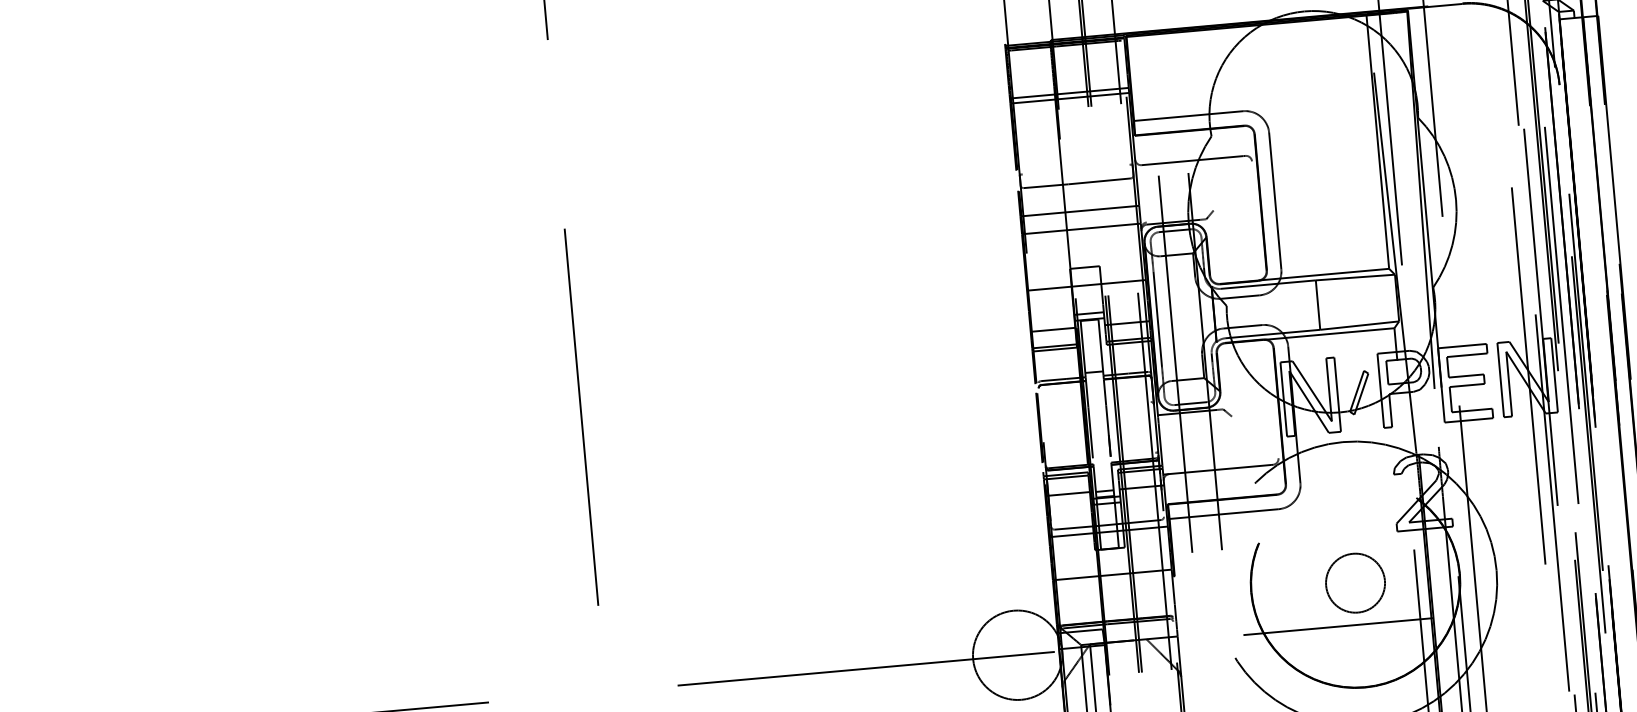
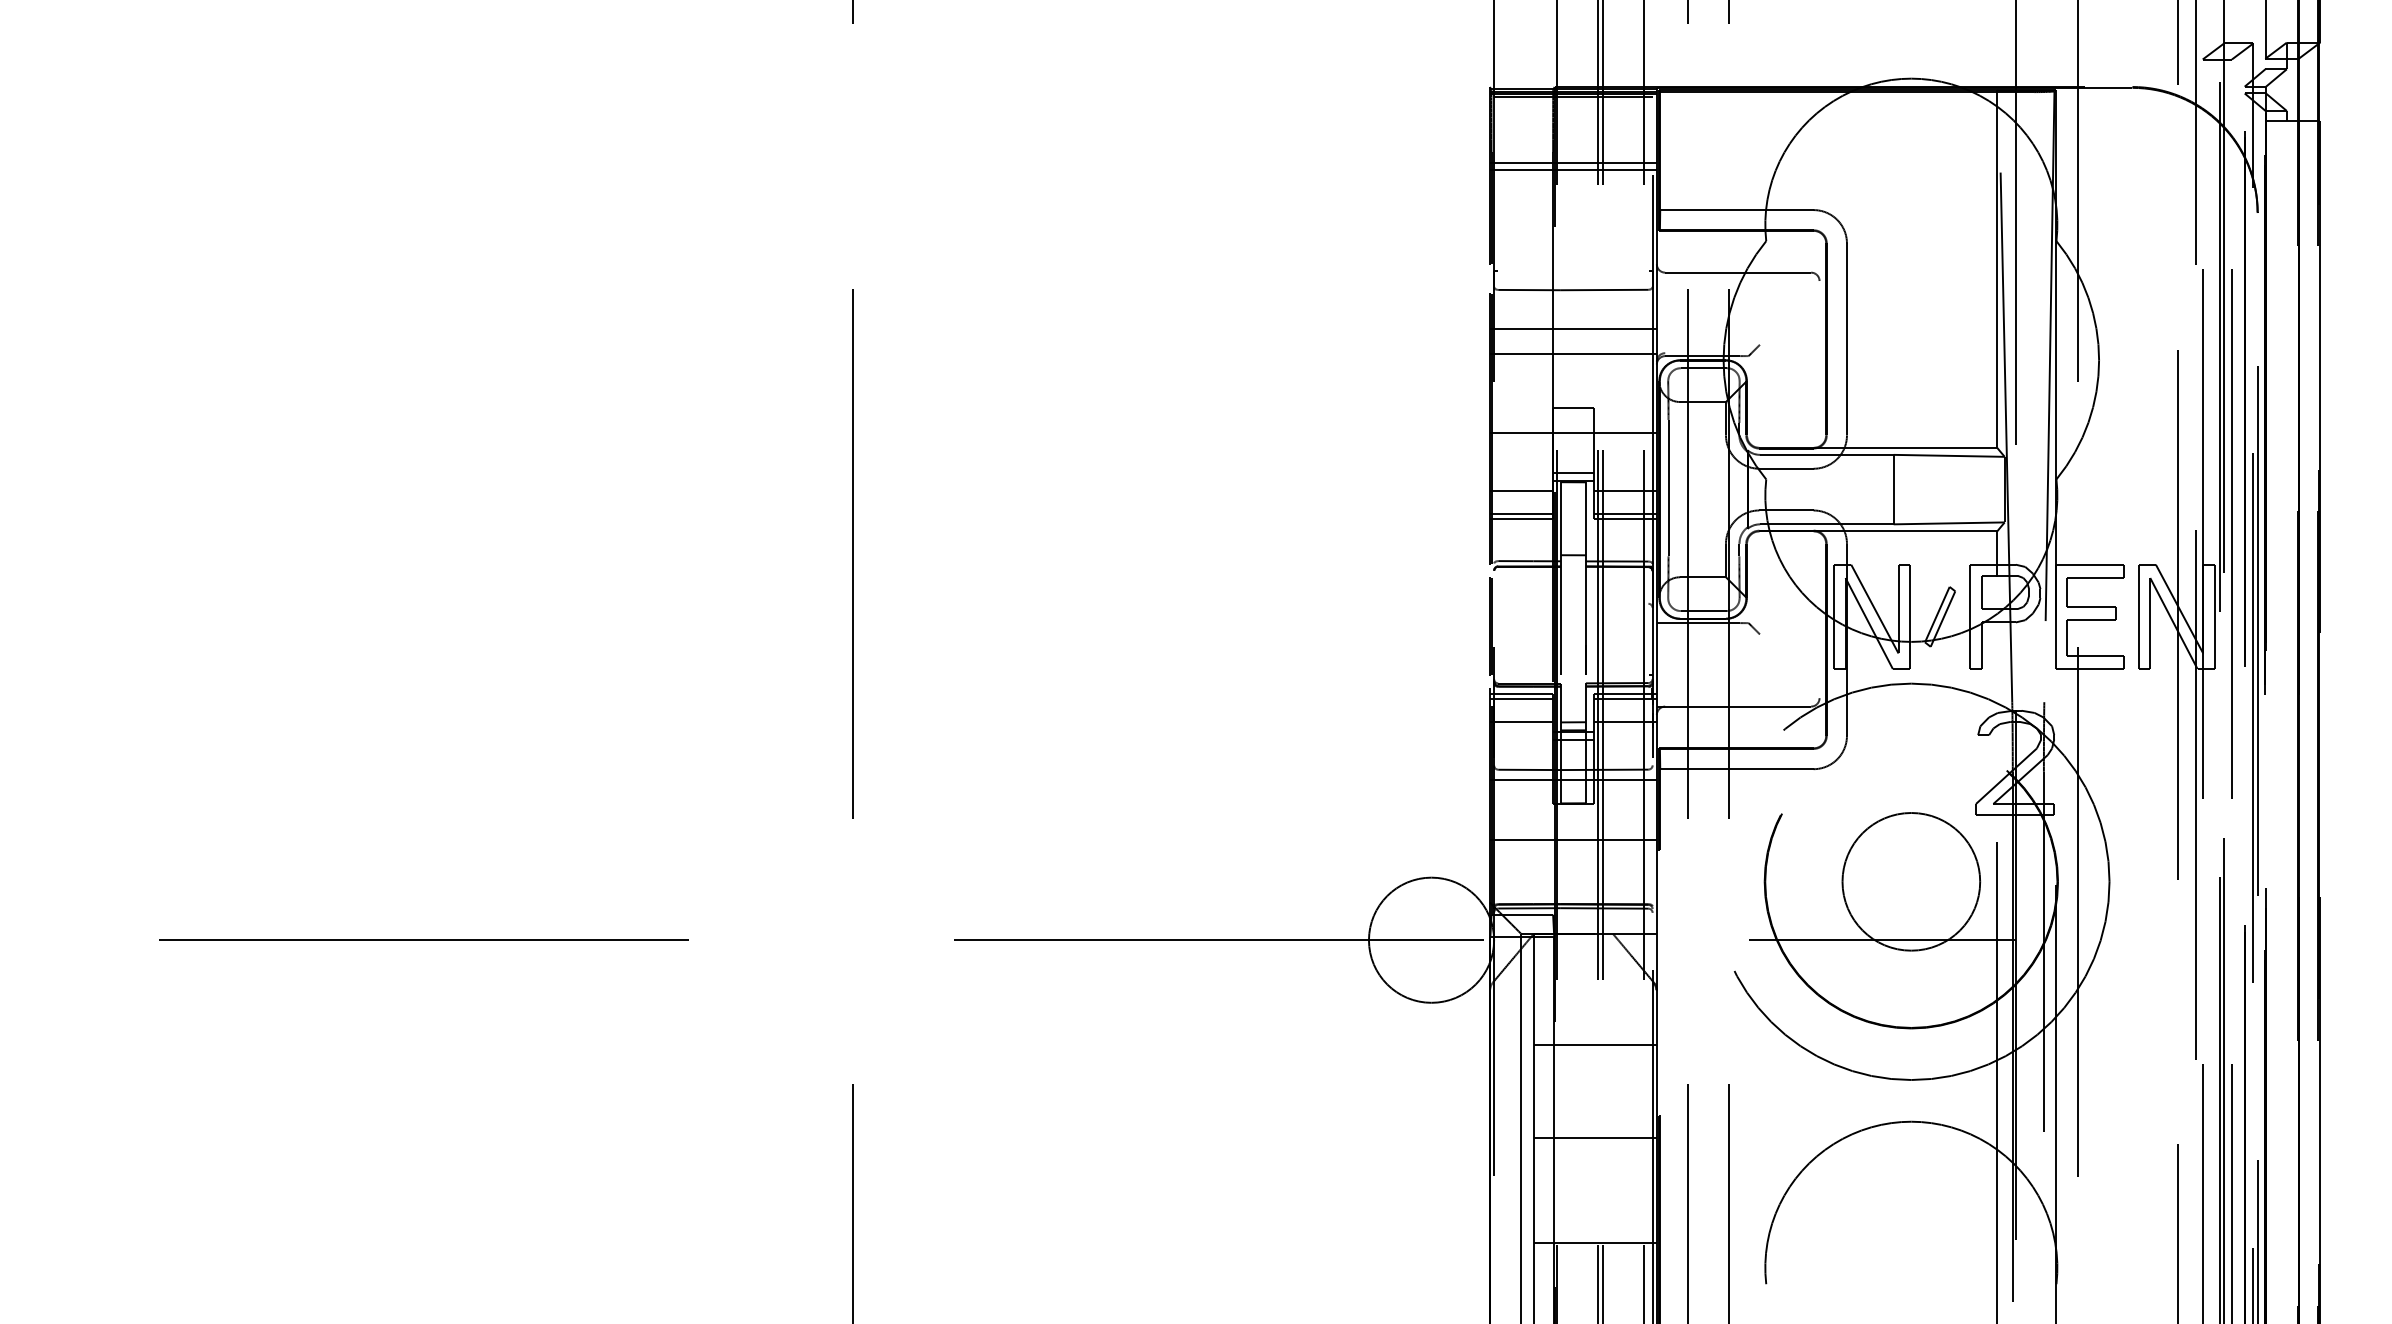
circle: (1355, 582) -> (1911, 881), size x1.67

